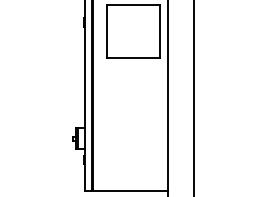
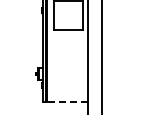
line: (130, 191) -> (67, 102), solid -> dashed

